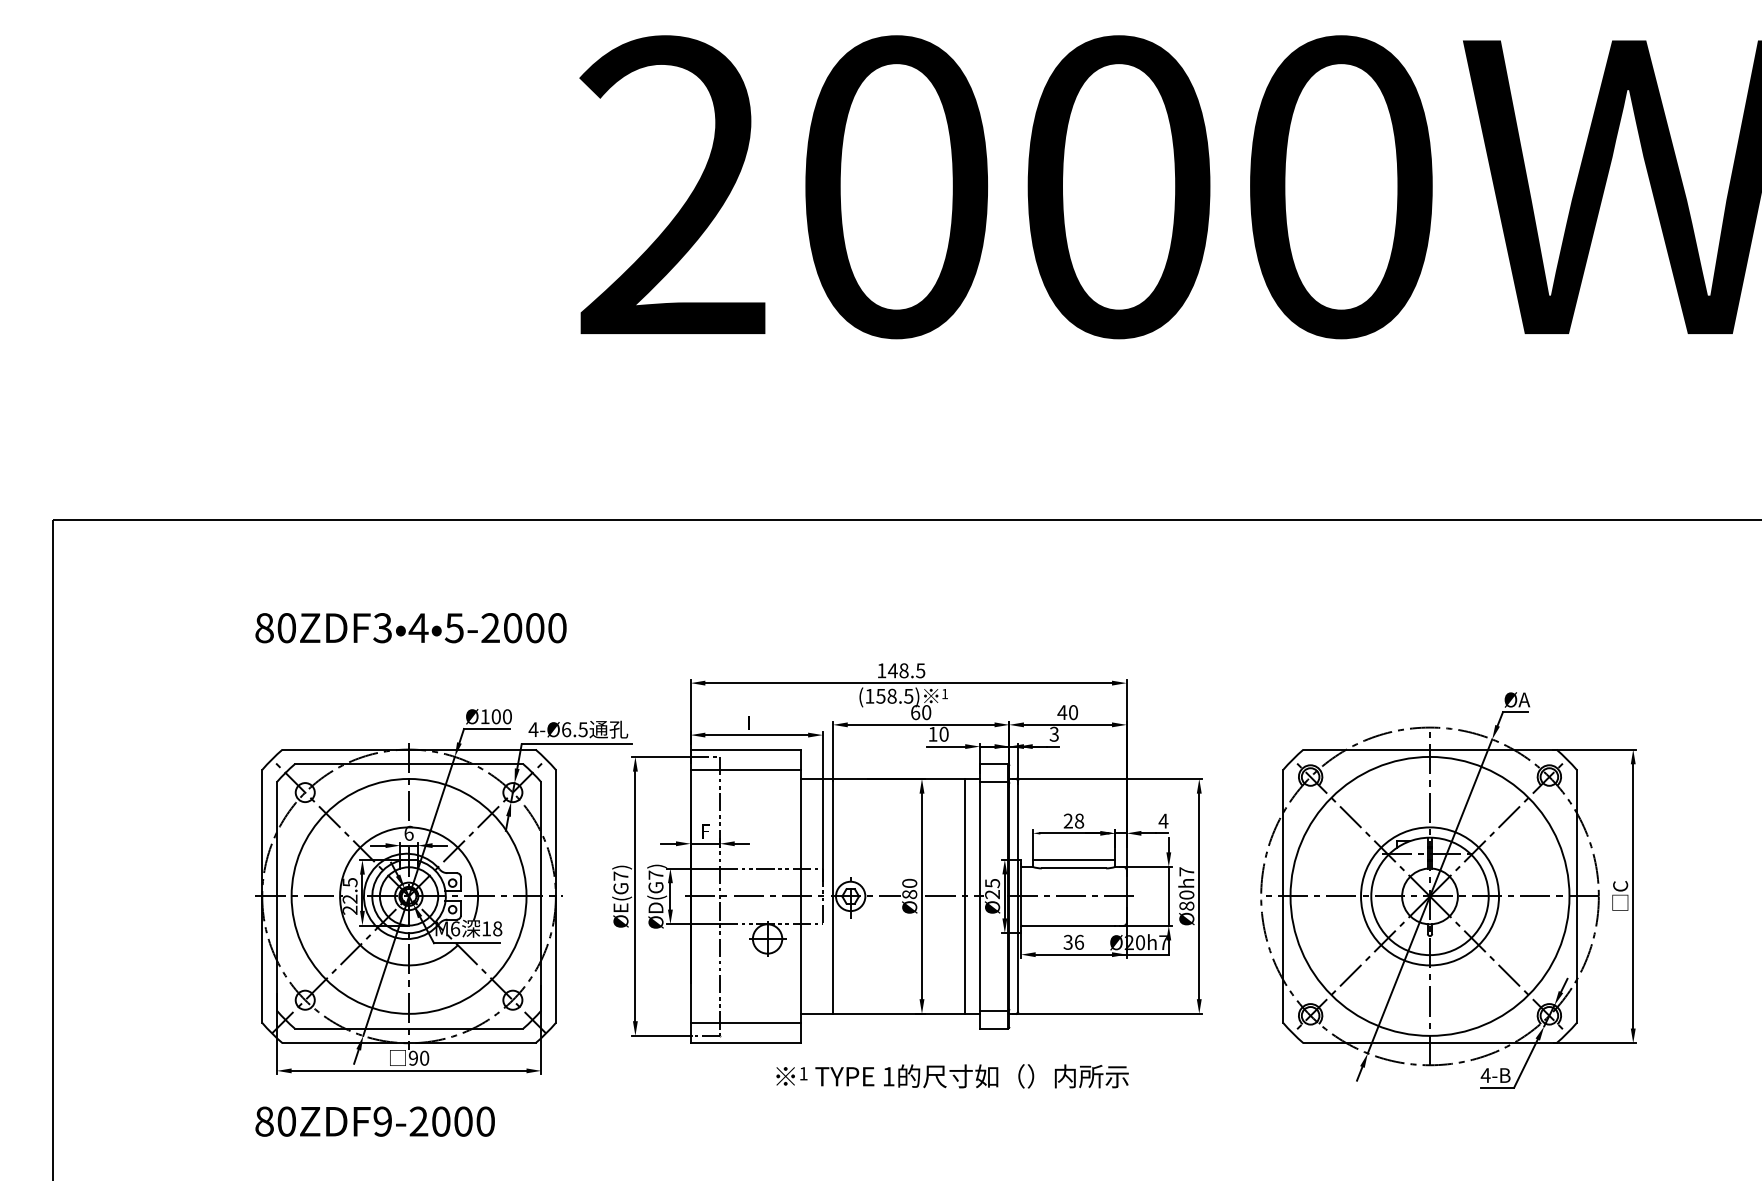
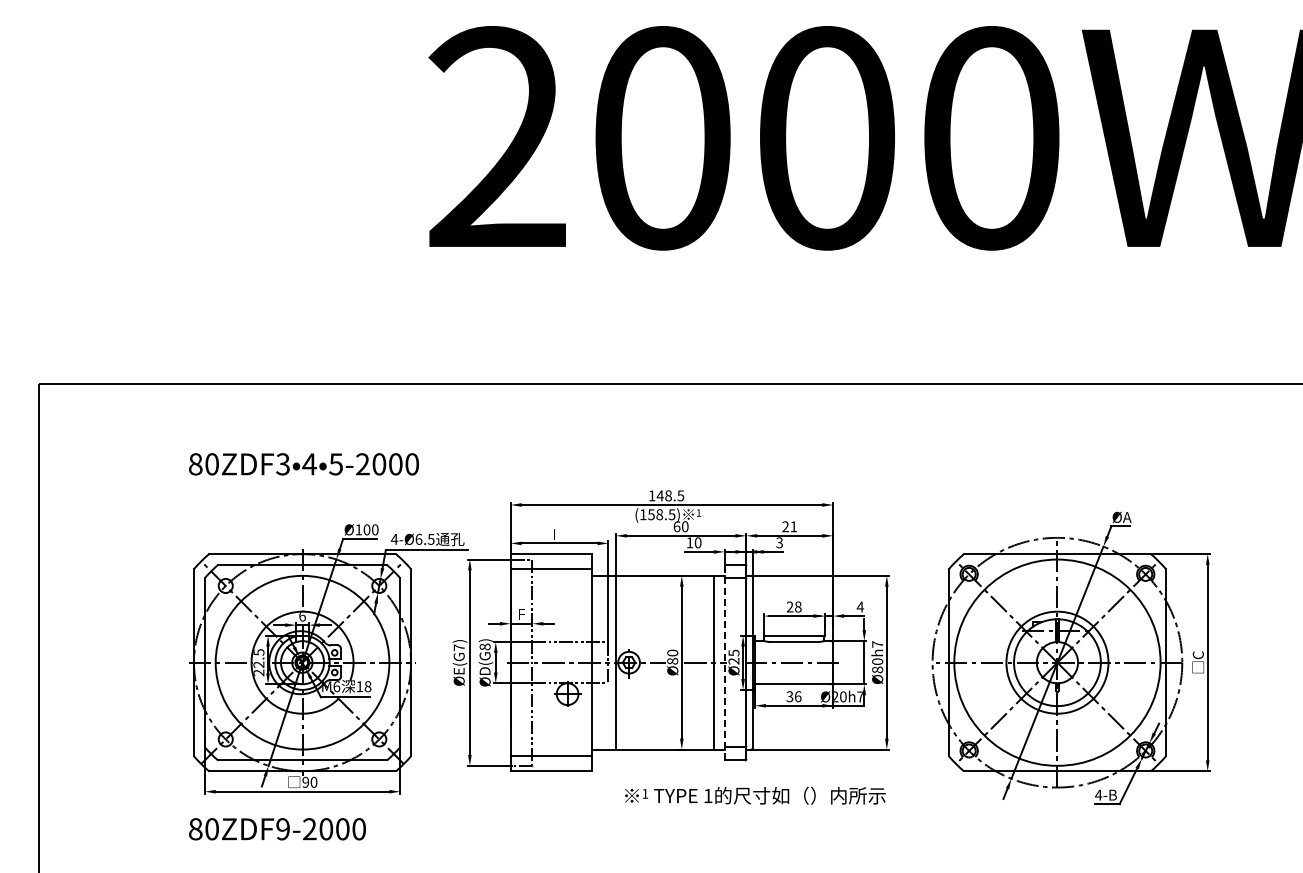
text: (1067, 712) -> (789, 526), 40 -> 21
text: (655, 874) -> (484, 646), D(G7) -> D(G8)
line: (979, 896) -> (724, 662), solid -> dashed
text: (952, 1076) -> (755, 795), moved

